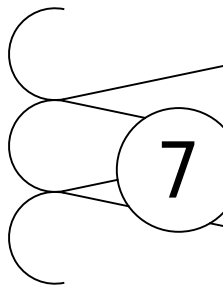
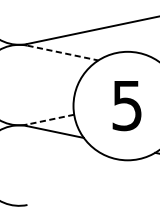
line: (105, 109) -> (63, 53), solid -> dashed
text: (177, 169) -> (126, 105), 7 -> 5
line: (90, 185) -> (50, 119), solid -> dashed

